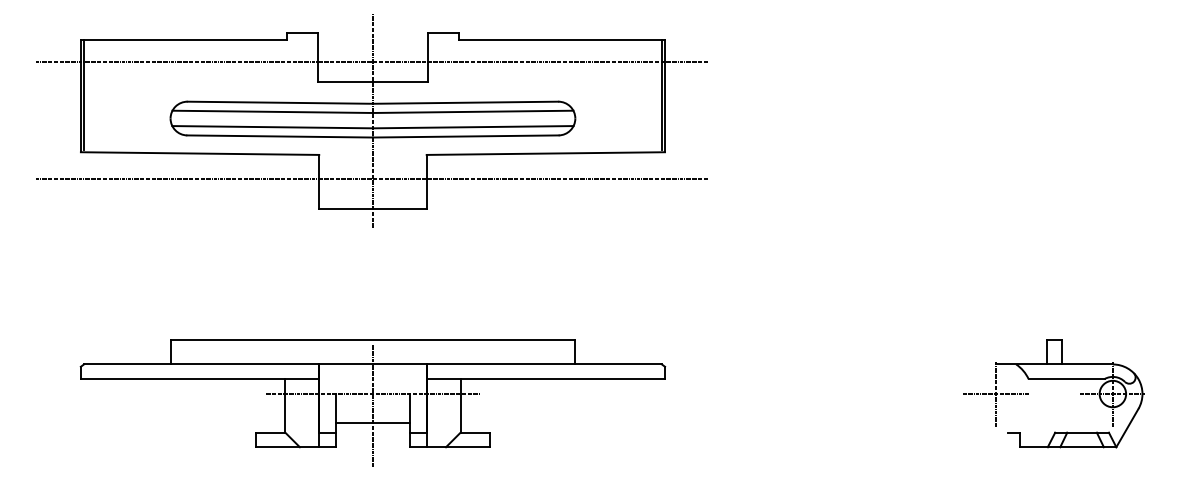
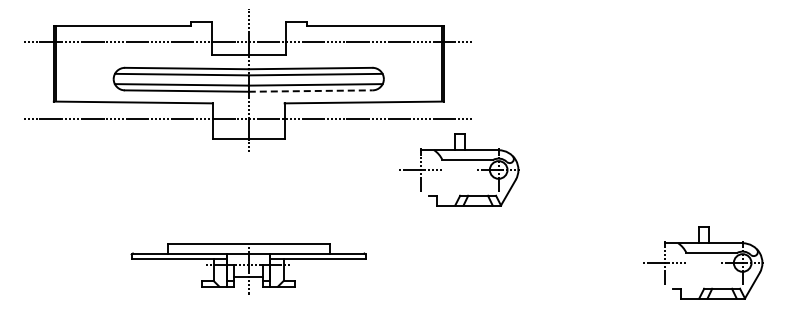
line: (465, 137) -> (310, 91), solid -> dashed
part: (688, 240) -> (459, 160), added
part: (372, 402) -> (248, 268), size x0.6

